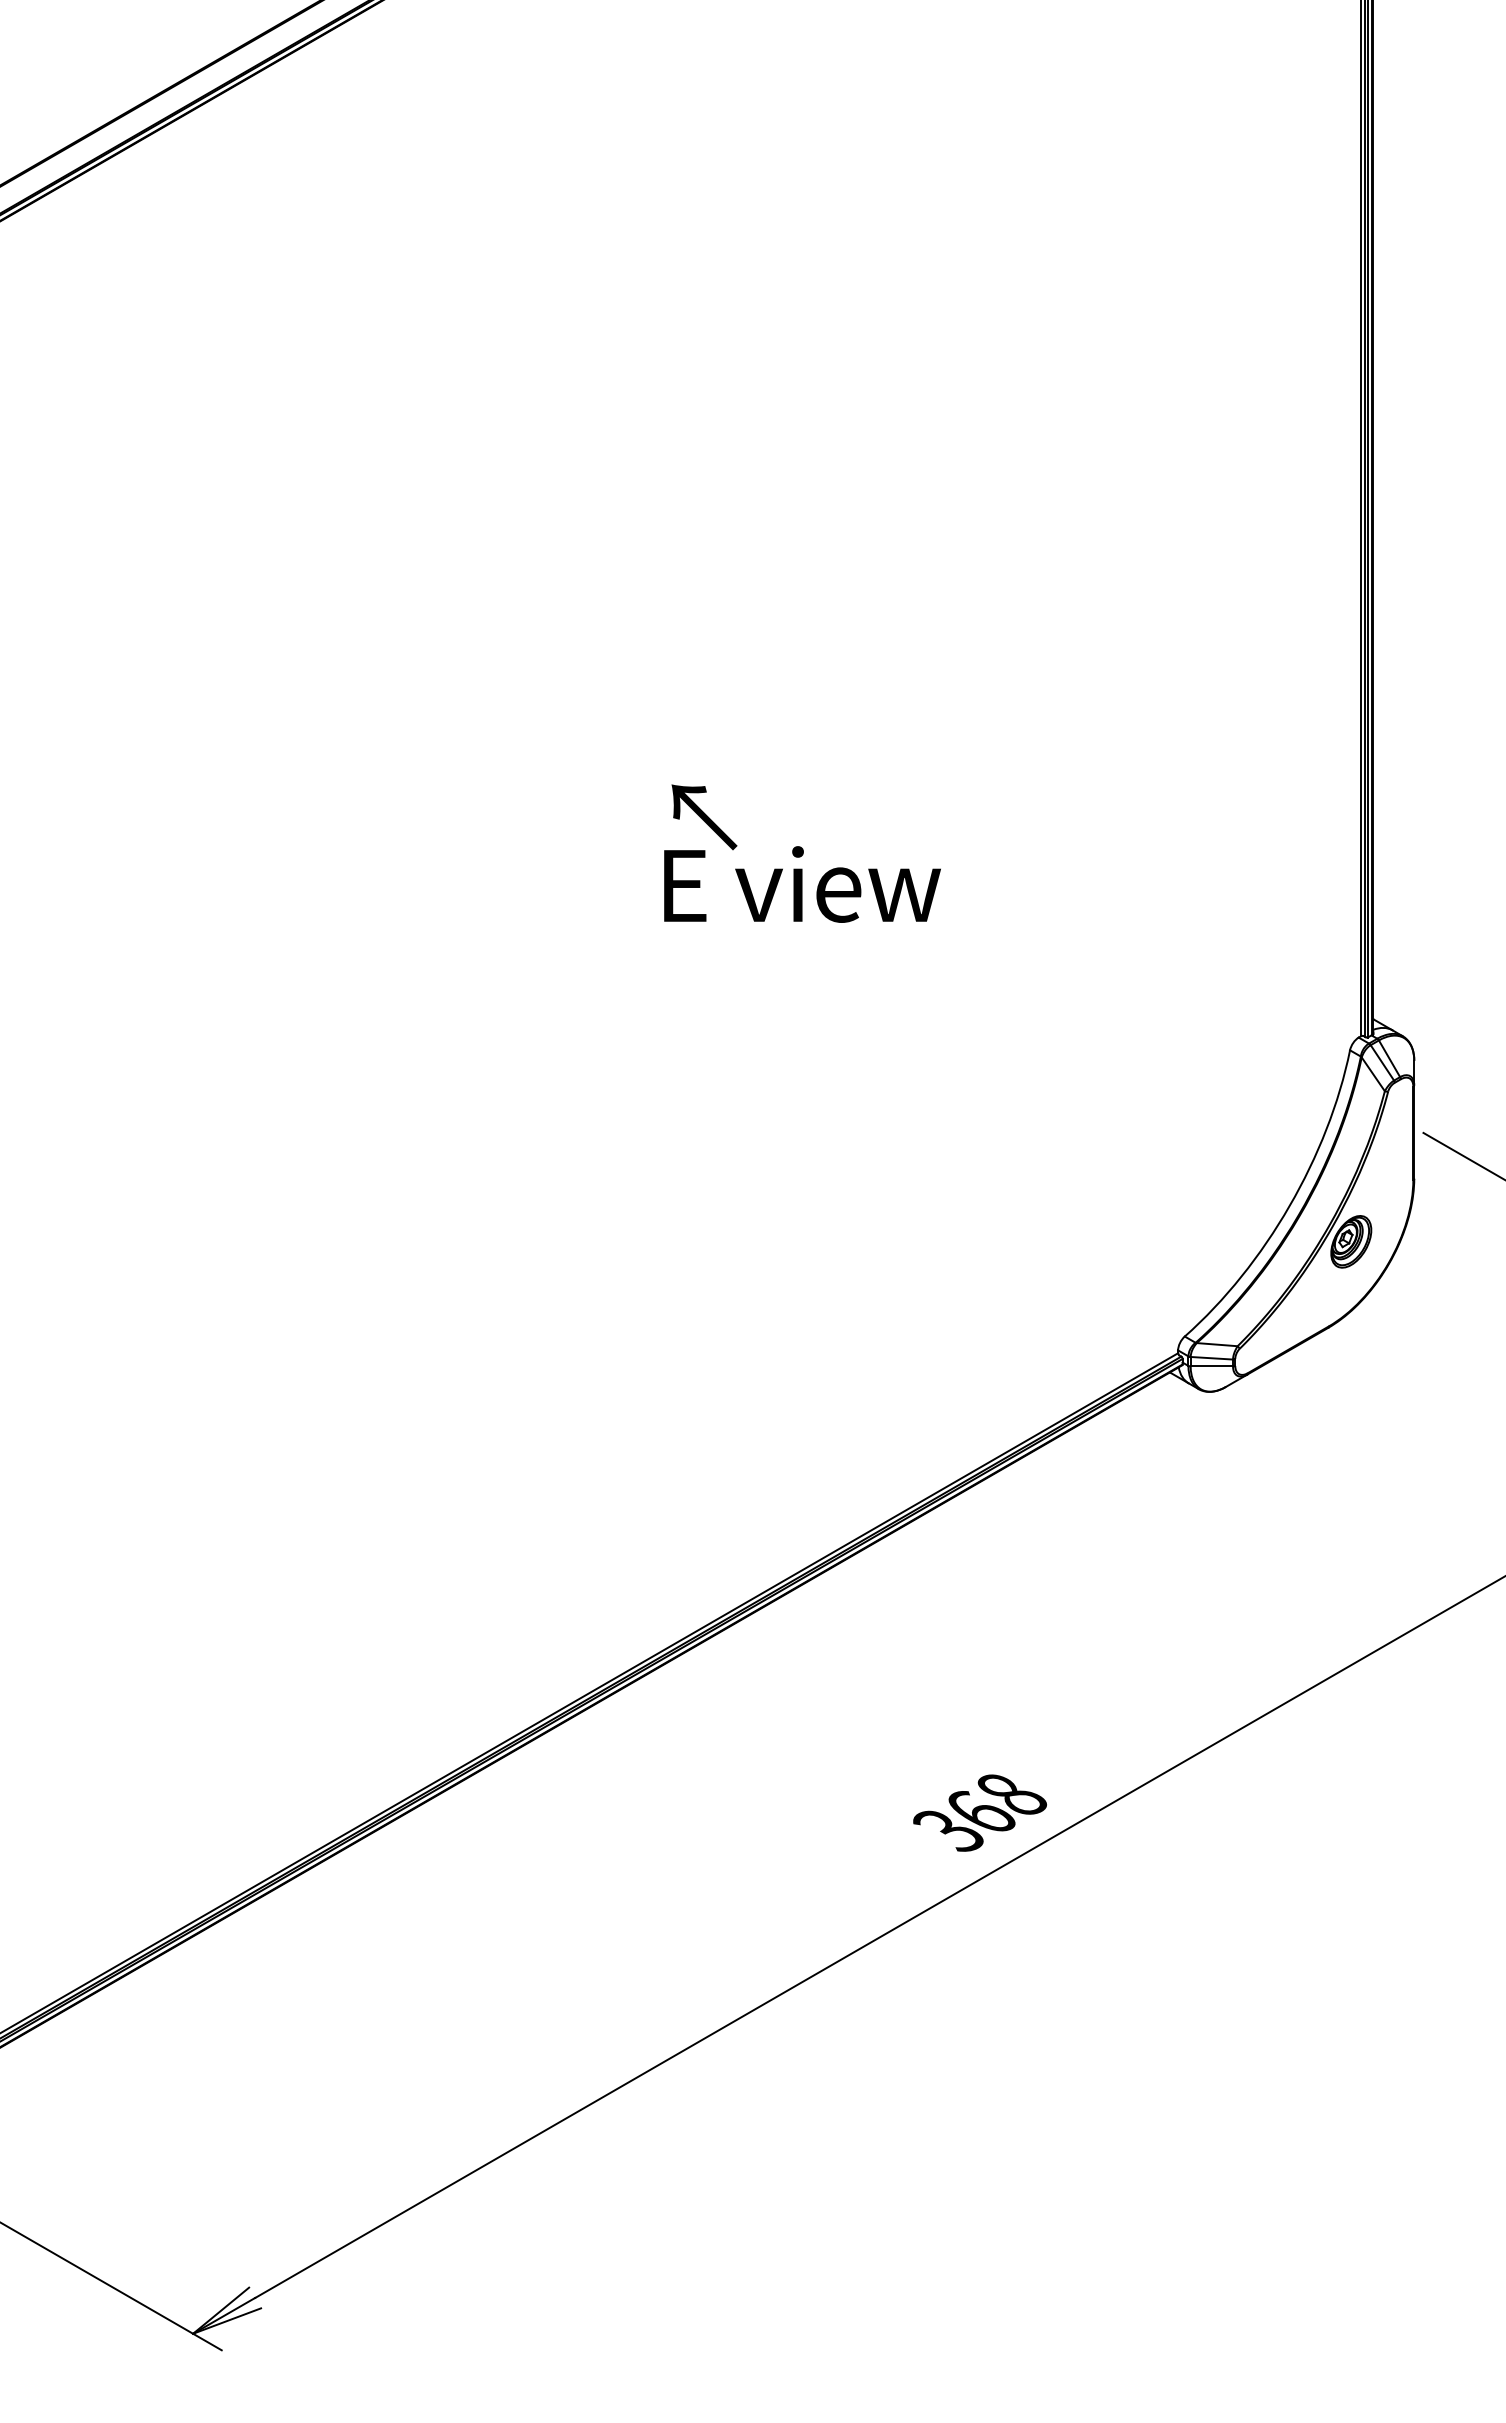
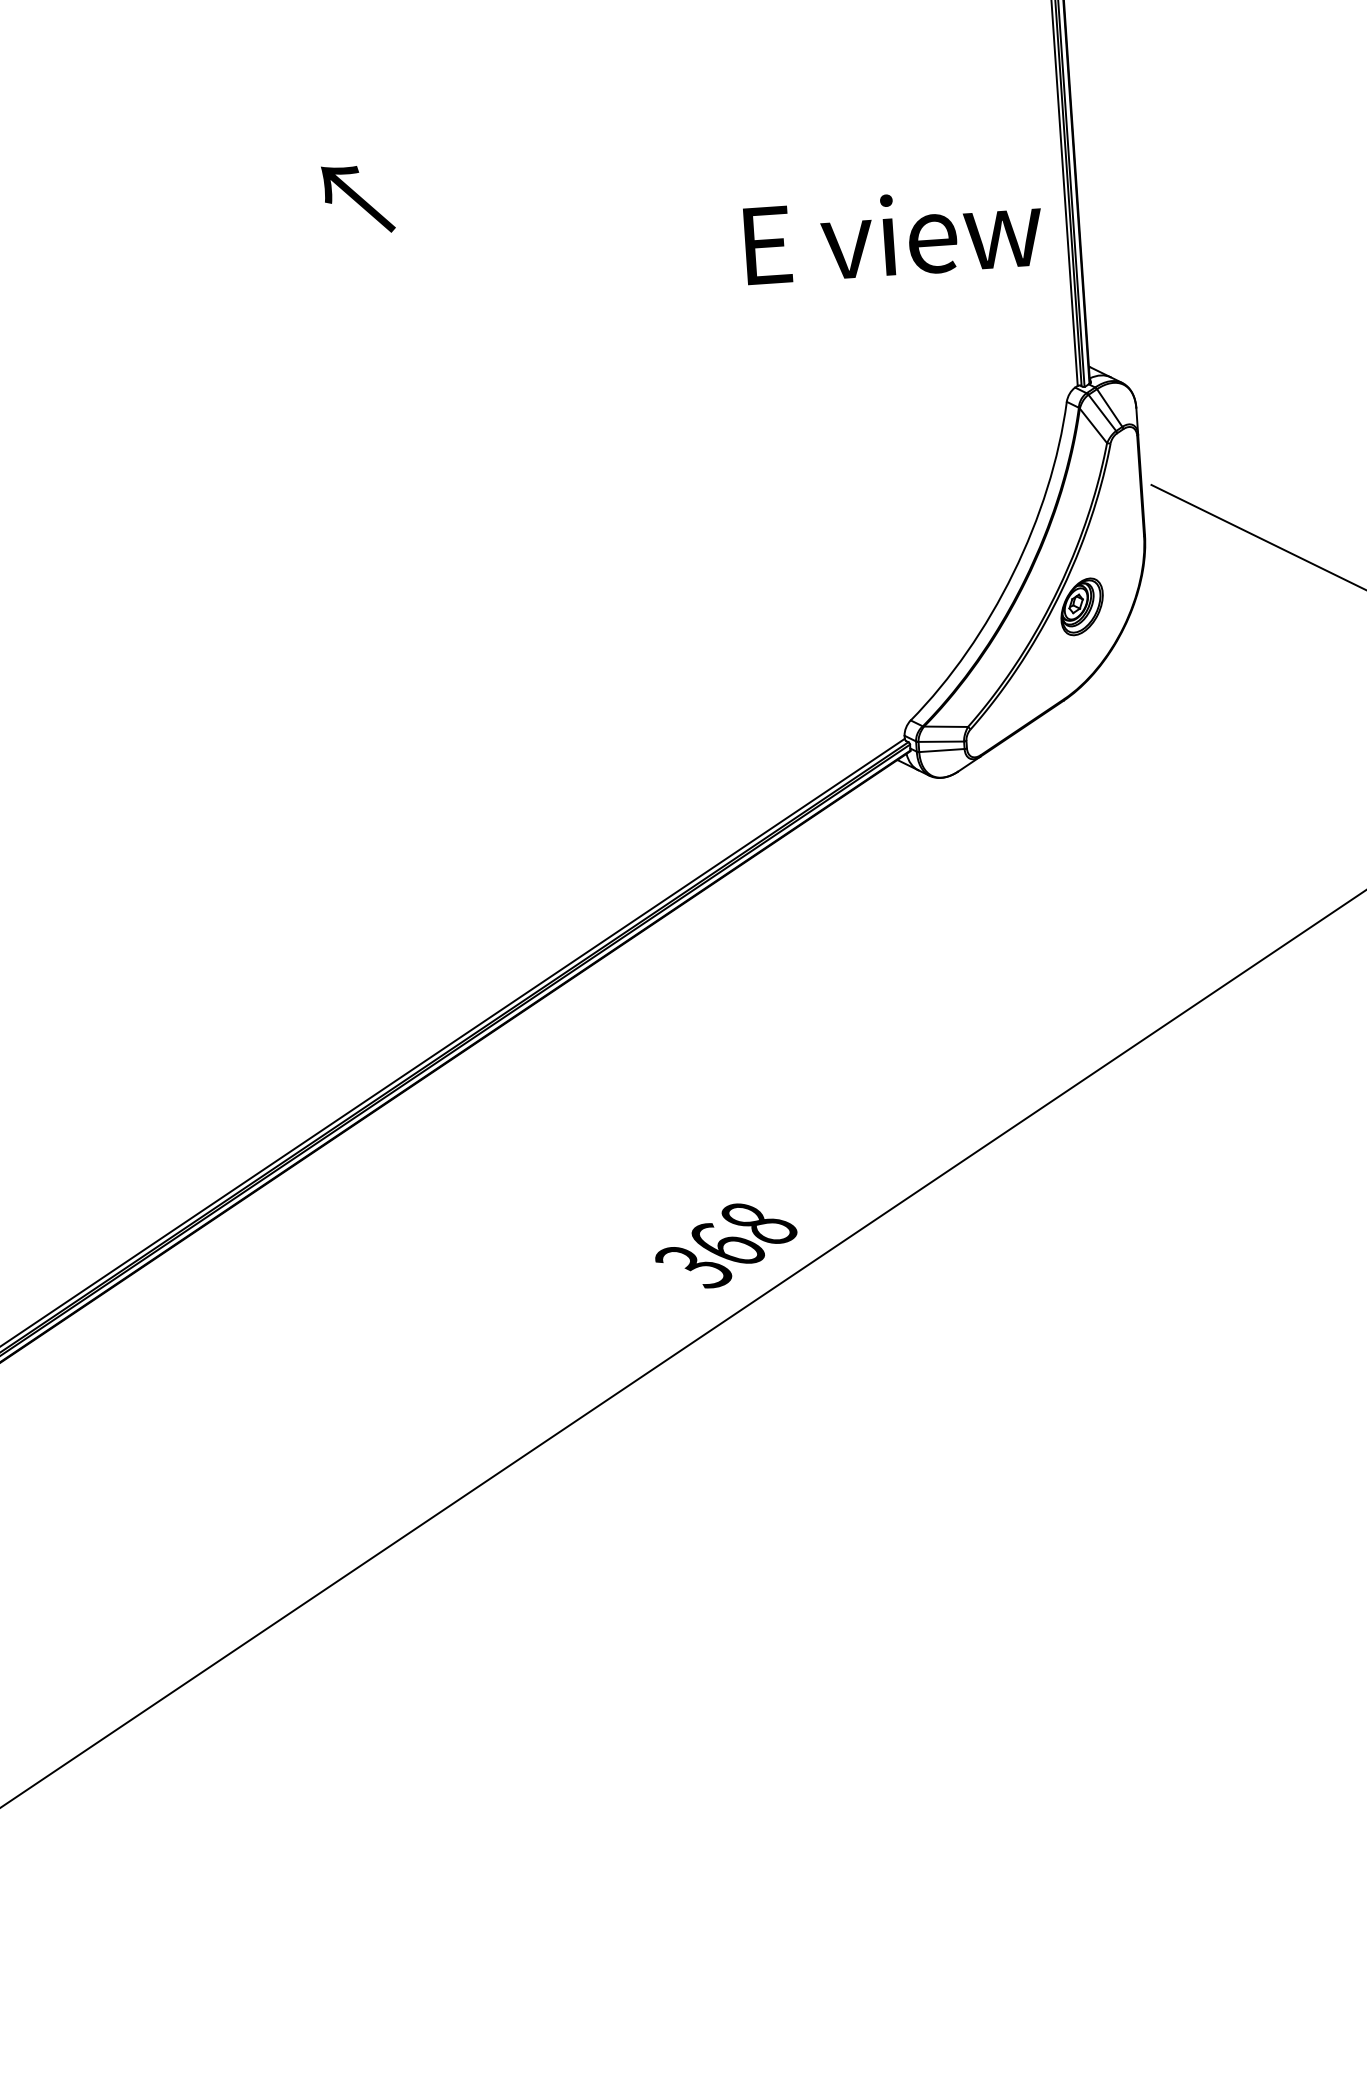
text: (802, 884) -> (893, 235), moved

